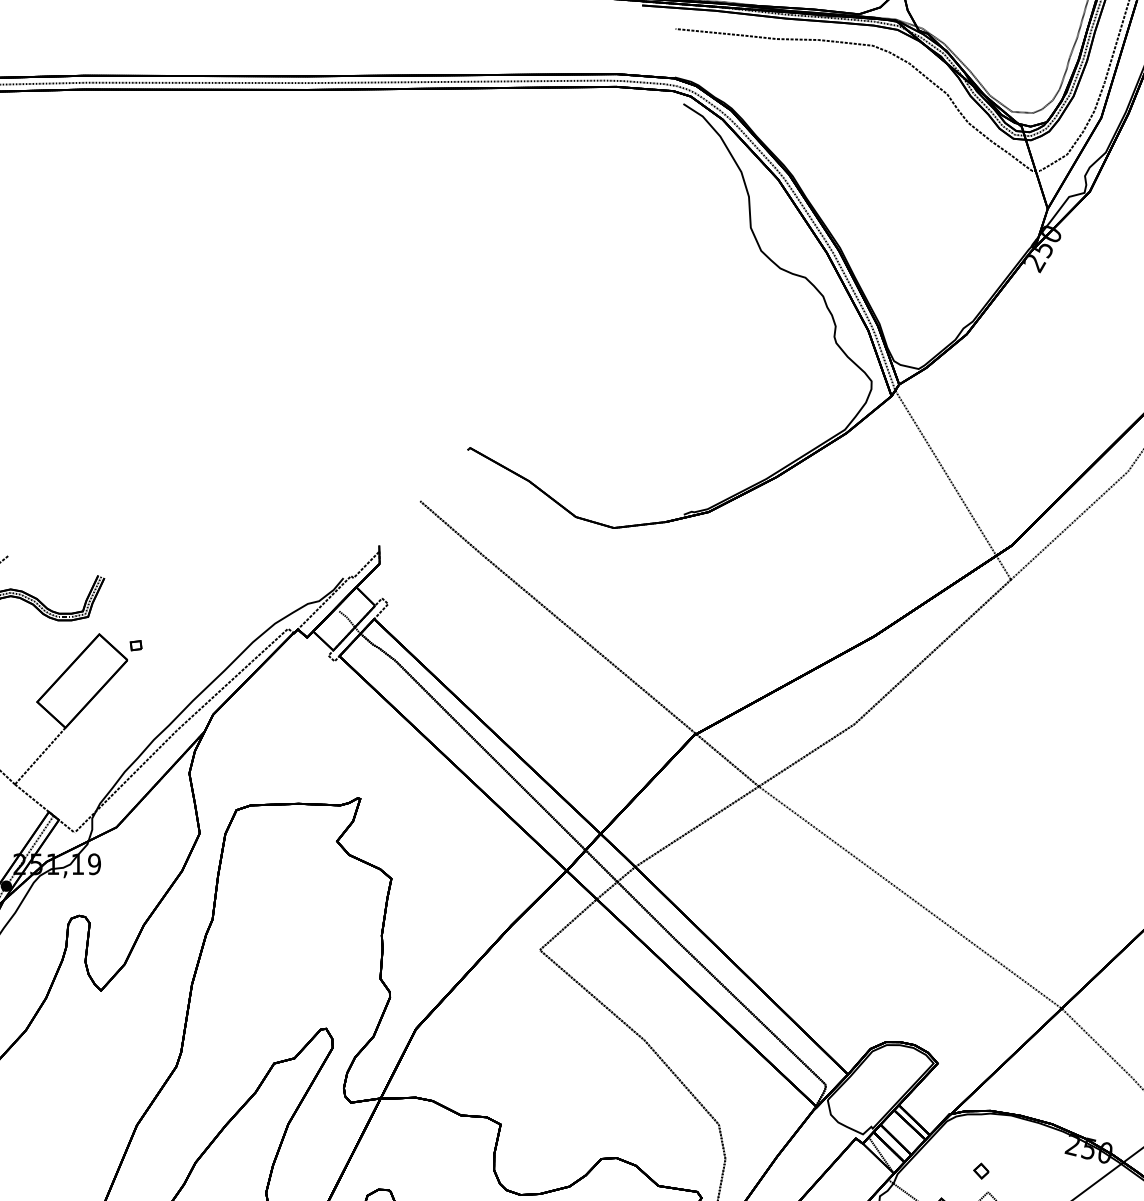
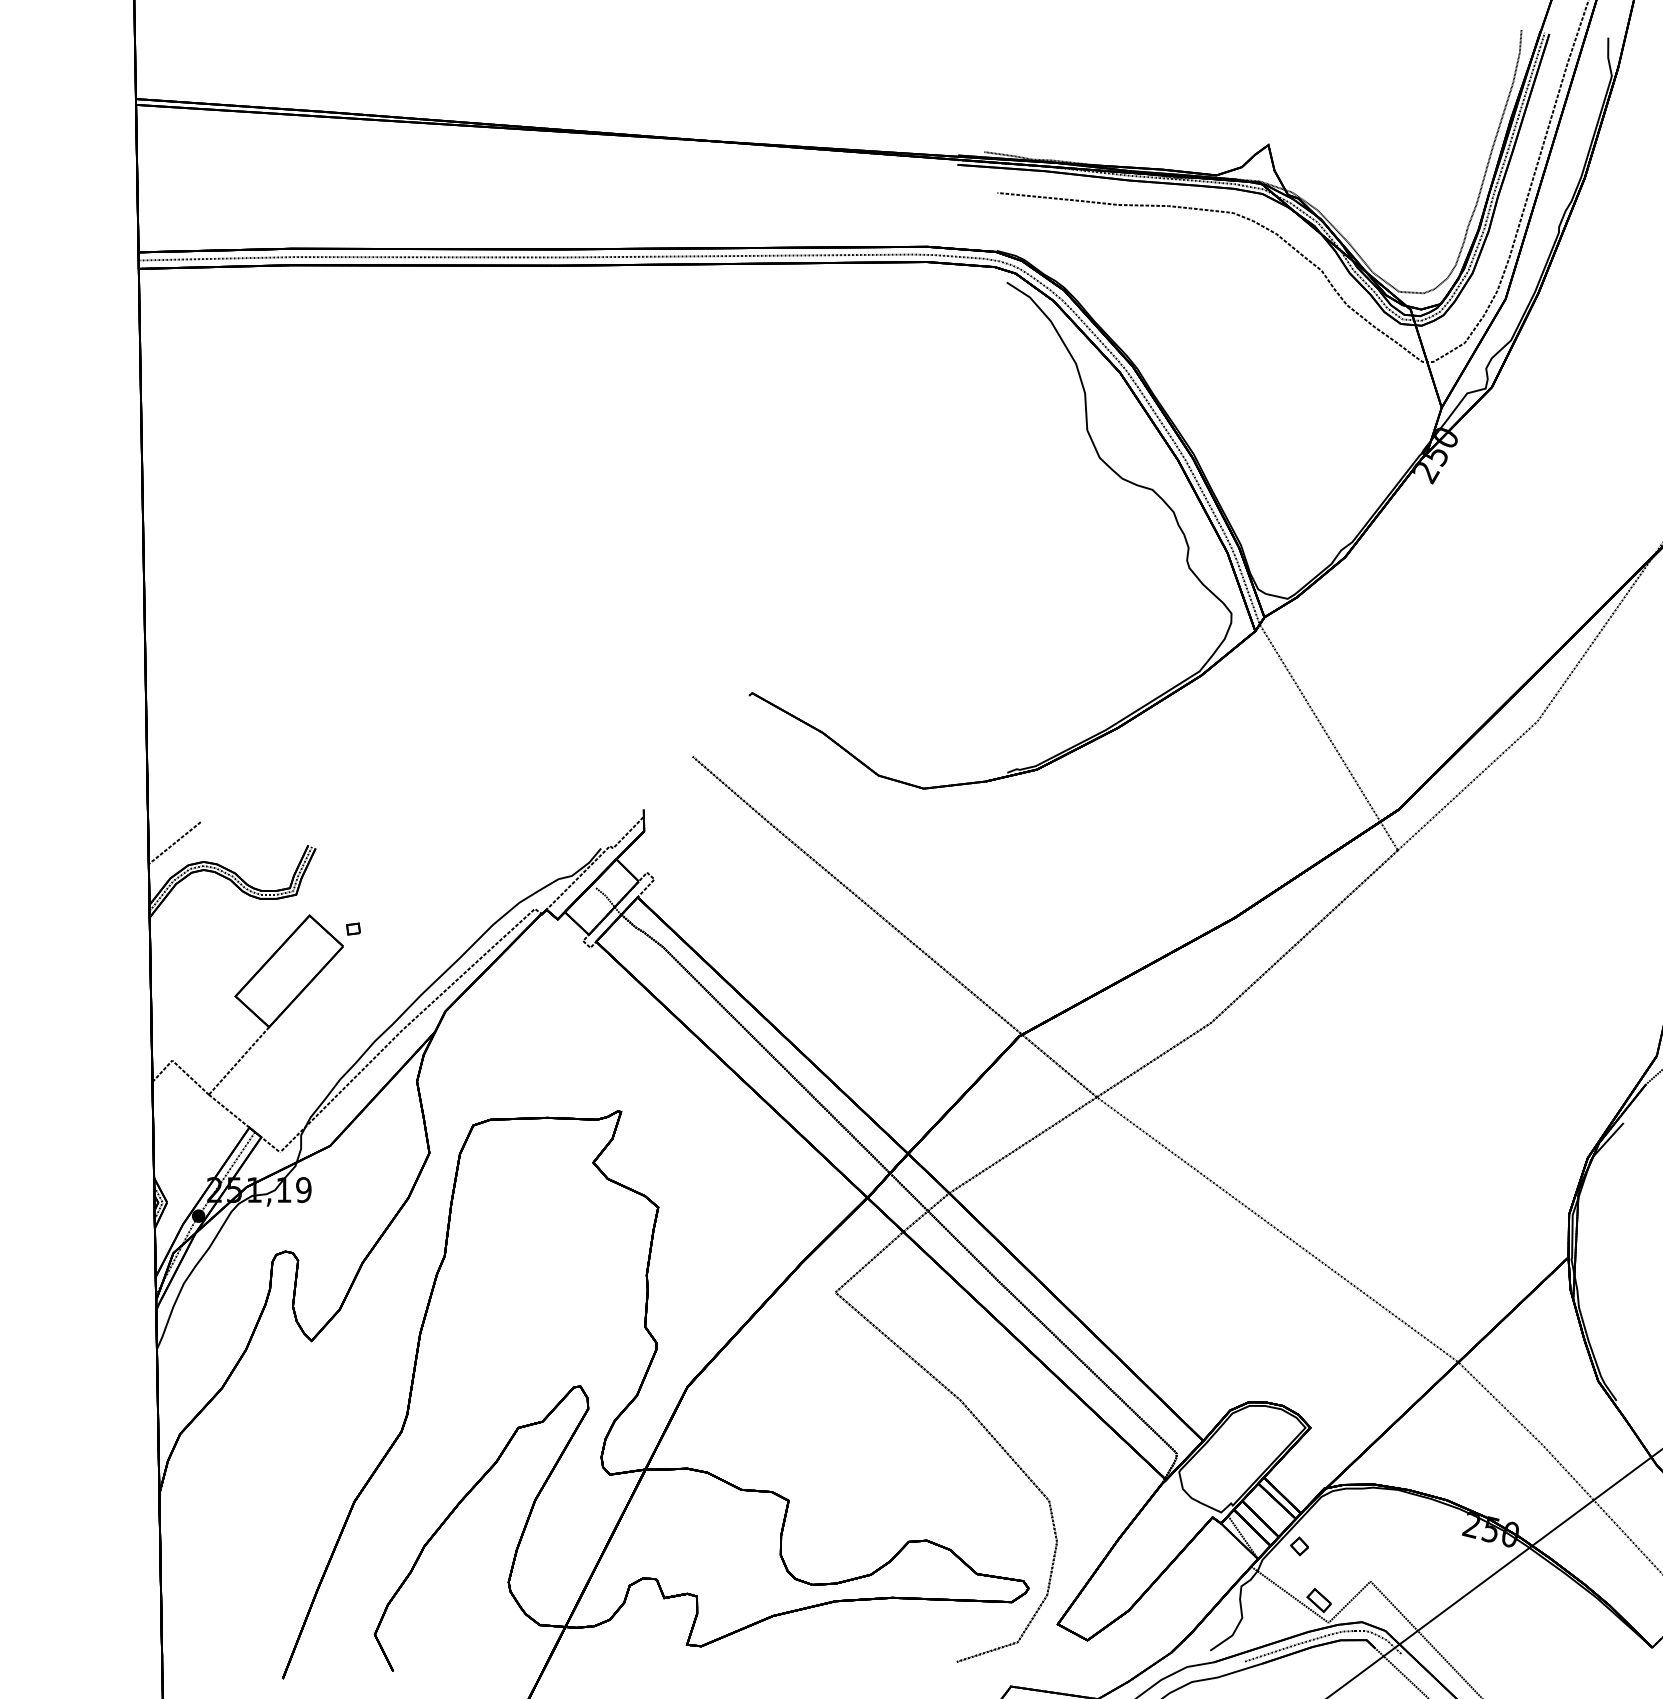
part: (981, 1171) -> (1299, 1546), moved

